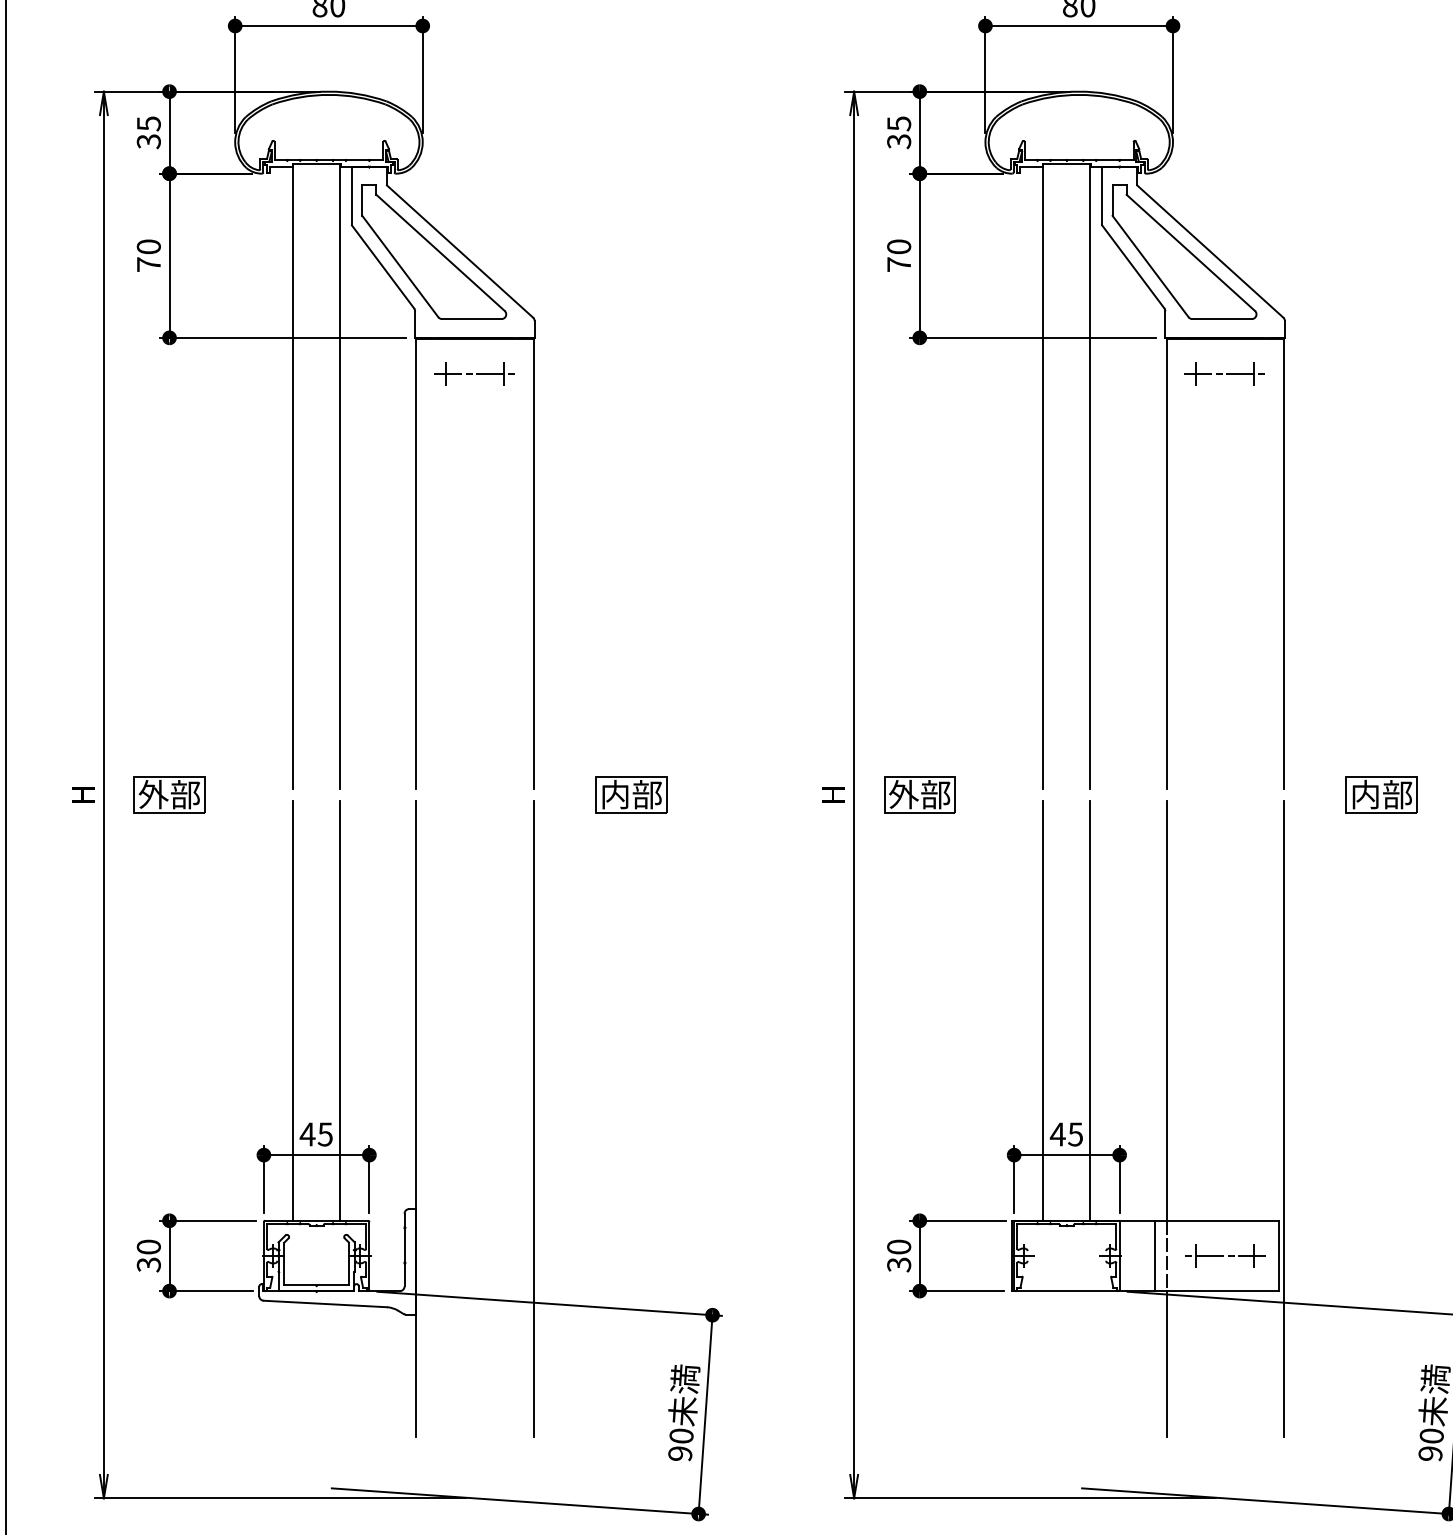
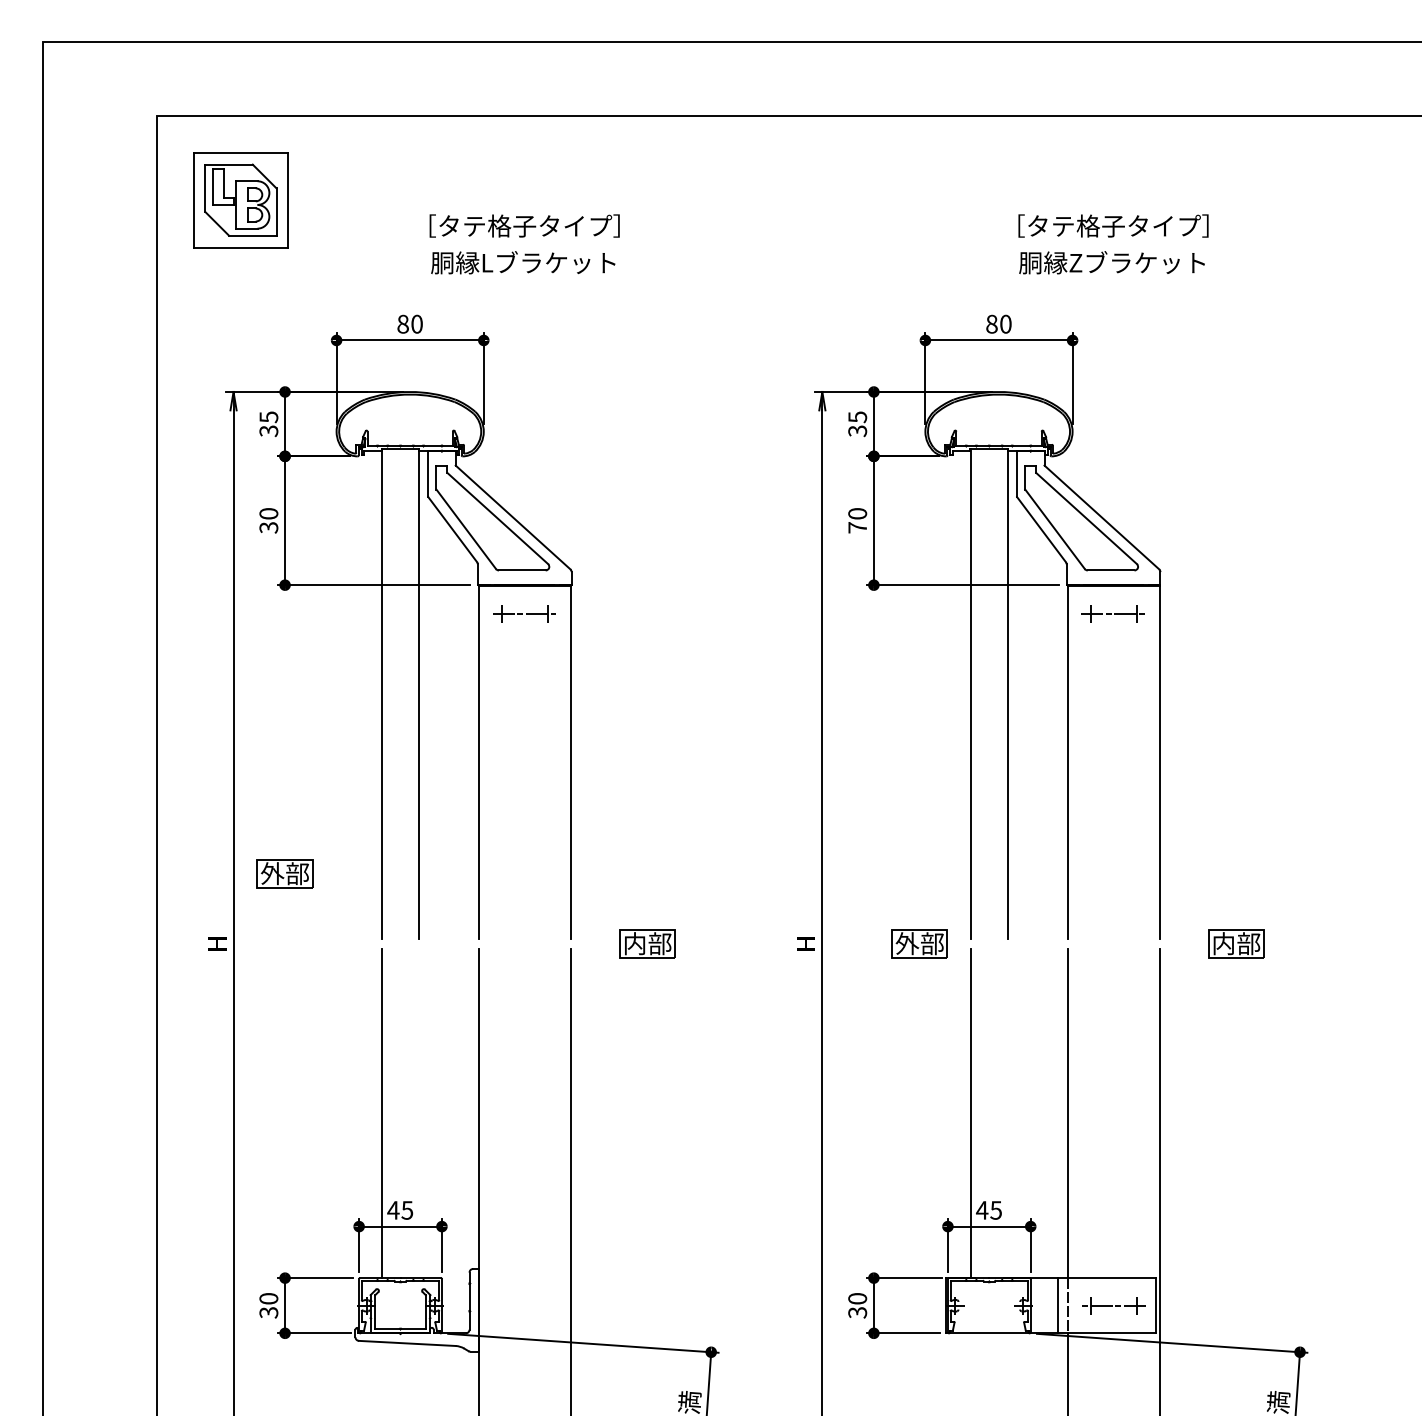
text: (148, 264) -> (268, 527), 70 -> 30
part: (168, 794) -> (284, 873), moved
part: (919, 794) -> (919, 943), moved
line: (339, 1010) -> (418, 1113), removed
line: (1090, 1010) -> (1007, 1113), removed

